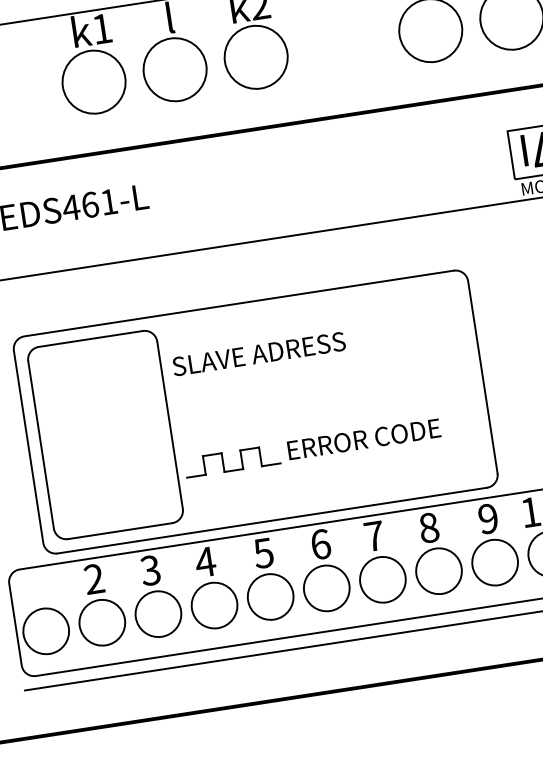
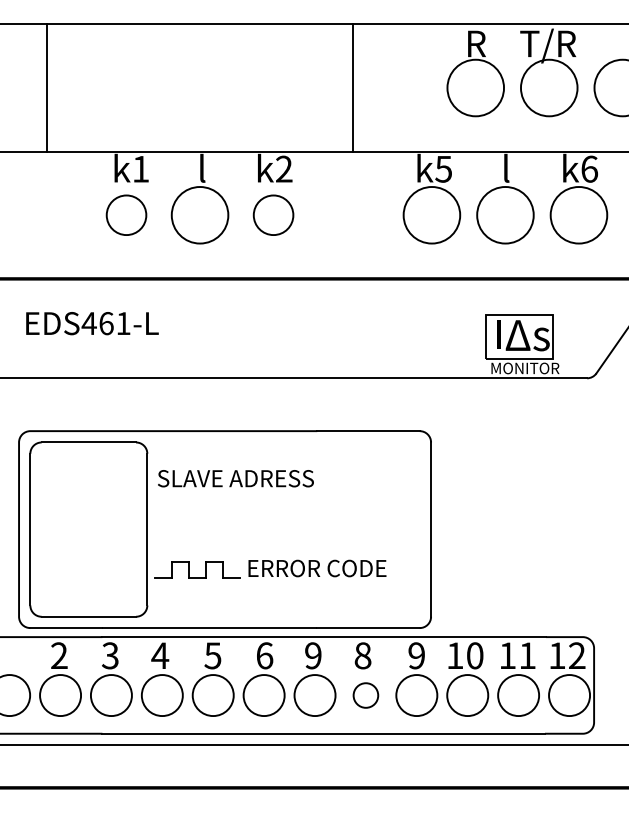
circle: (256, 57) -> (273, 215), size x0.7
circle: (94, 82) -> (126, 215), size x0.7
text: (374, 535) -> (313, 655), 7 -> 9
circle: (438, 571) -> (365, 695), size x0.6

